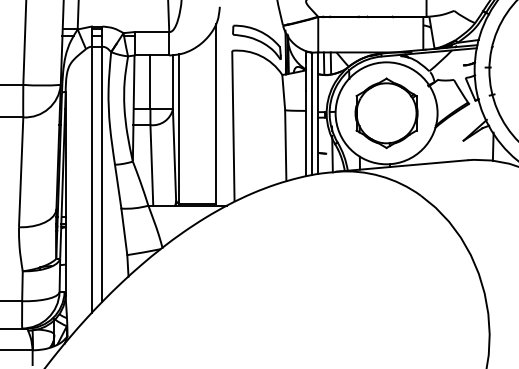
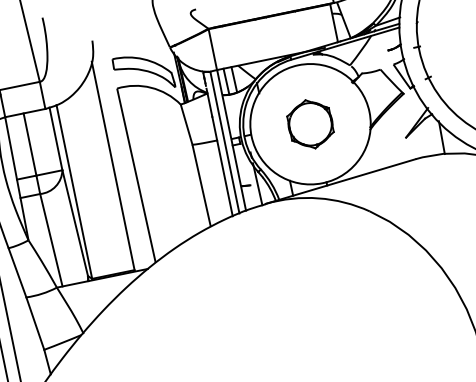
part: (386, 113) -> (310, 124), size x0.6

